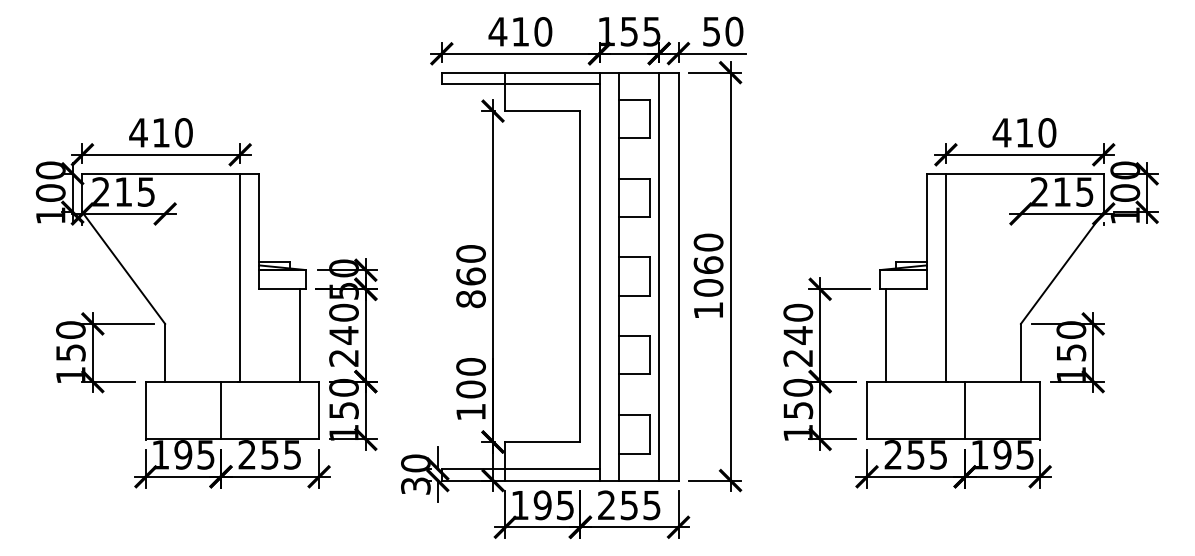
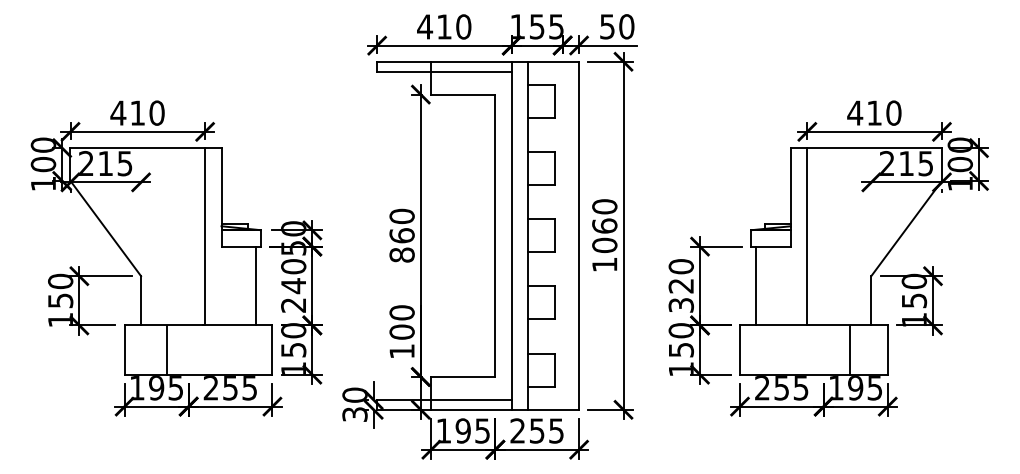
line: (659, 276) -> (562, 235), removed
text: (798, 346) -> (681, 295), 240 -> 320
line: (220, 410) -> (166, 350), moved
line: (965, 410) -> (850, 350), moved

